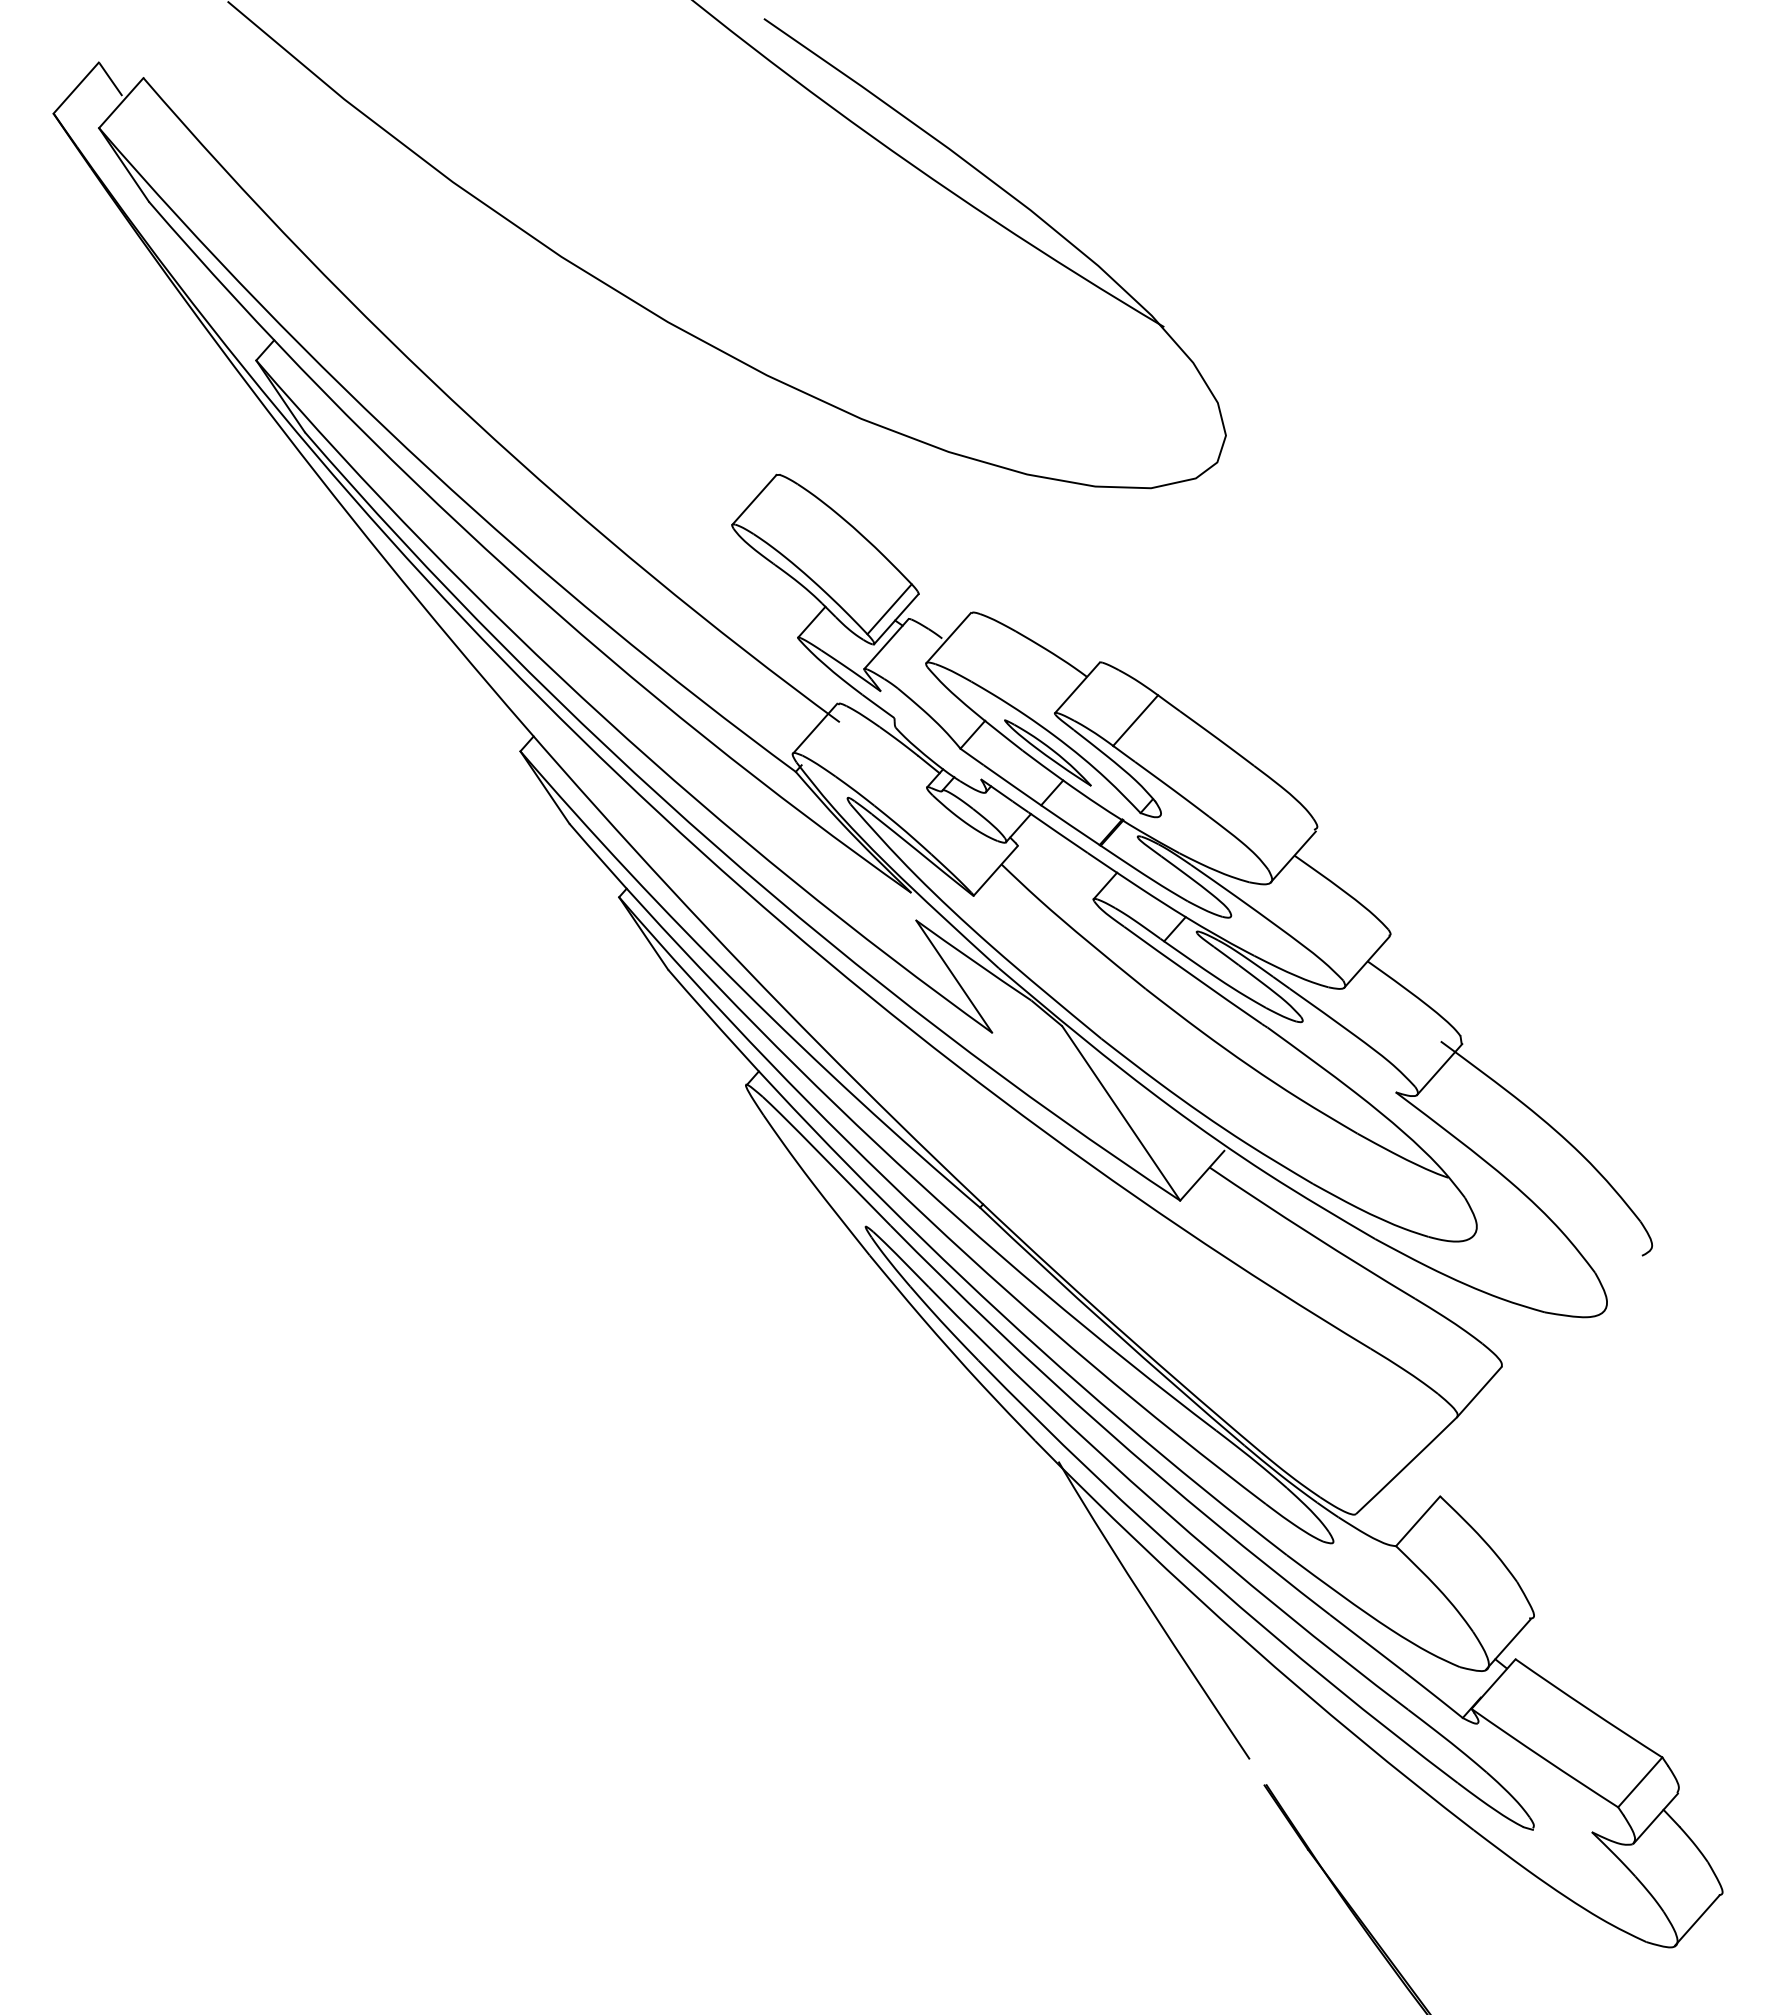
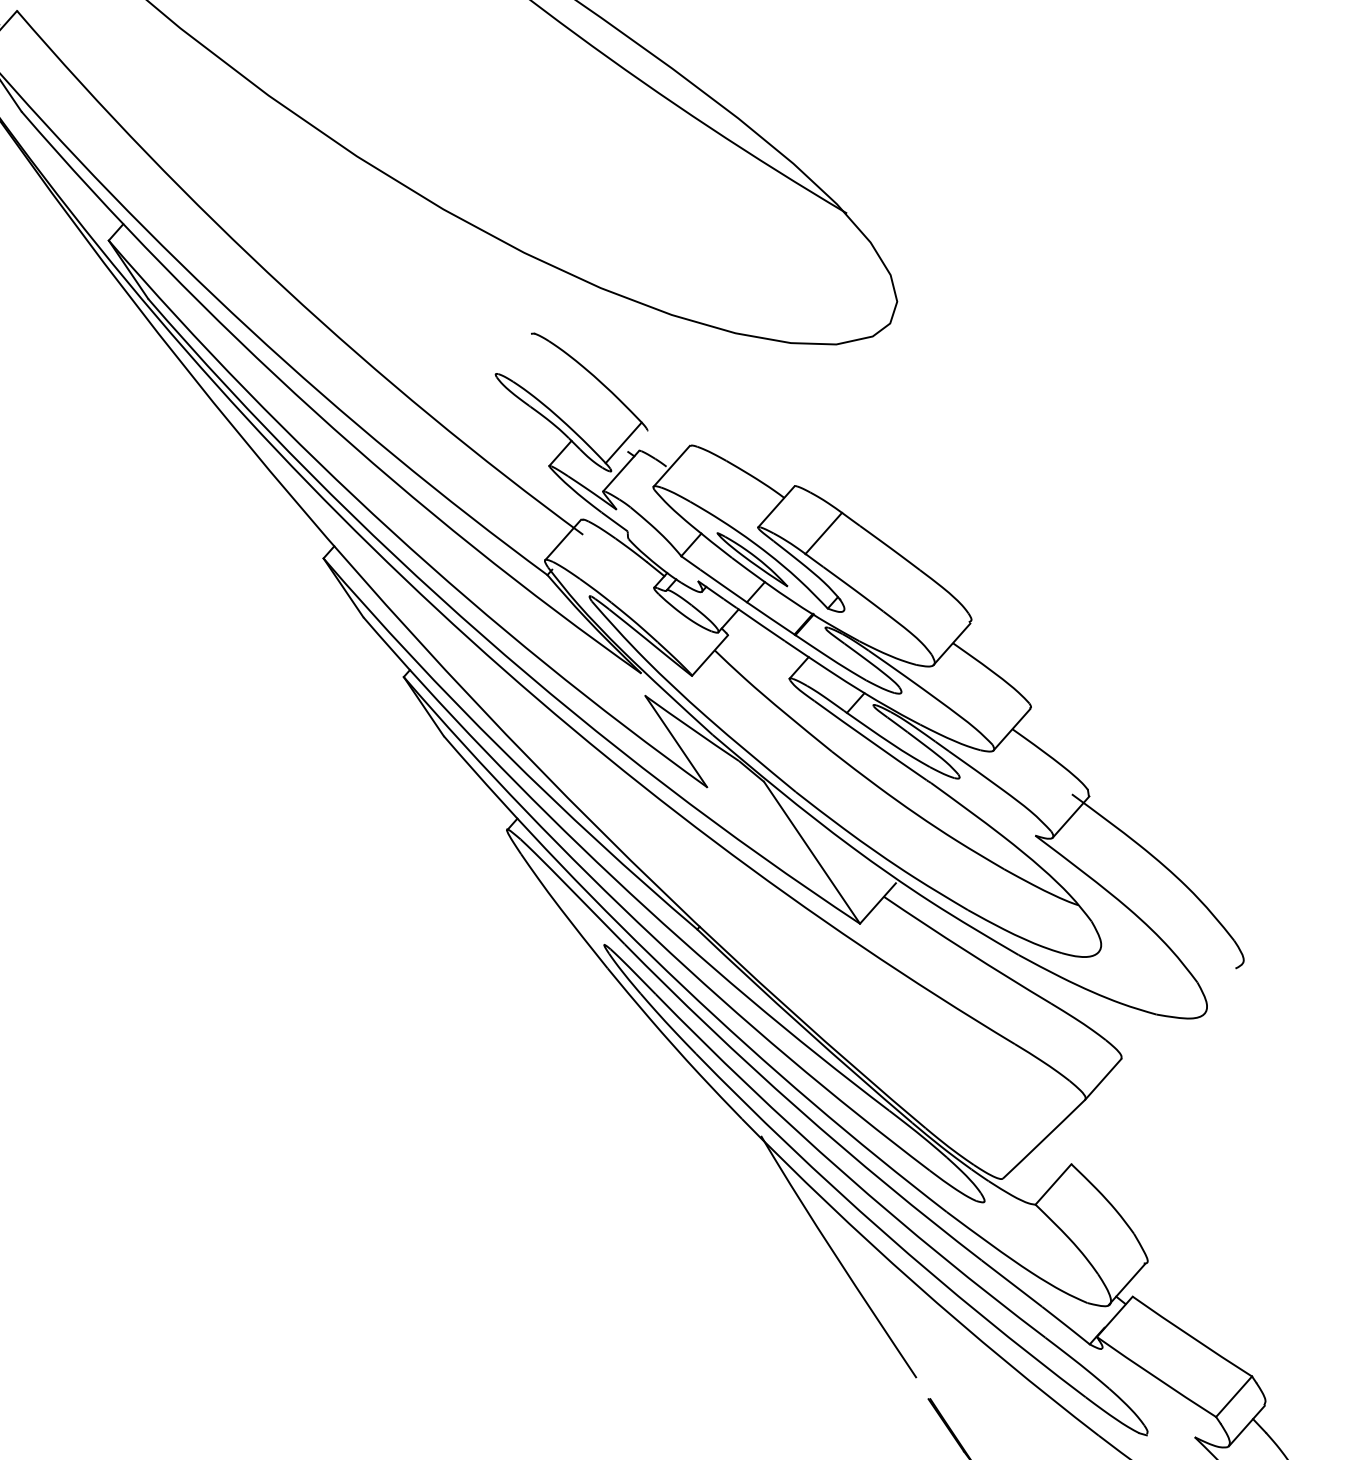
line: (754, 499) -> (513, 353), removed
line: (896, 619) -> (629, 451), removed

